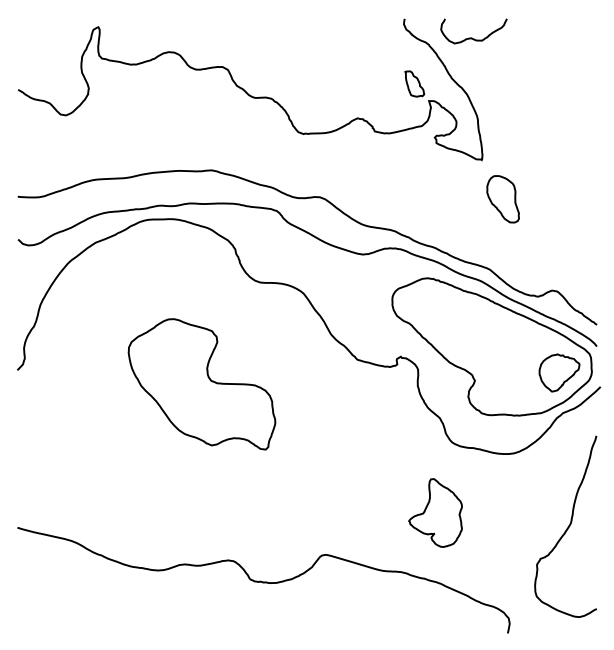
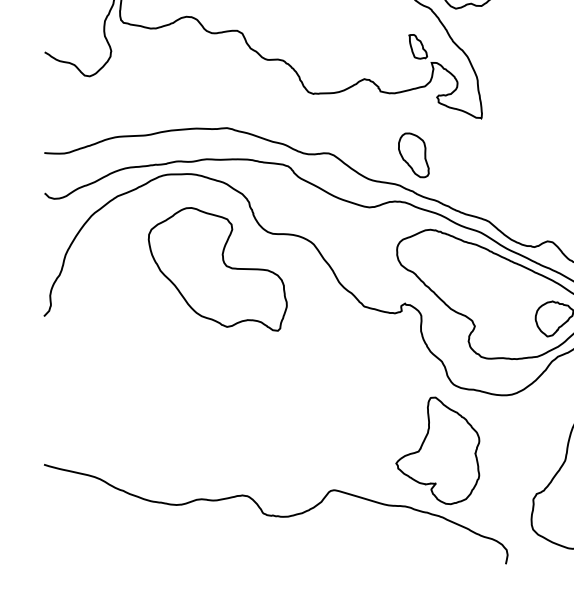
part: (502, 199) -> (413, 155), moved
part: (201, 384) -> (217, 269), moved
part: (435, 512) -> (437, 450), size x1.67

